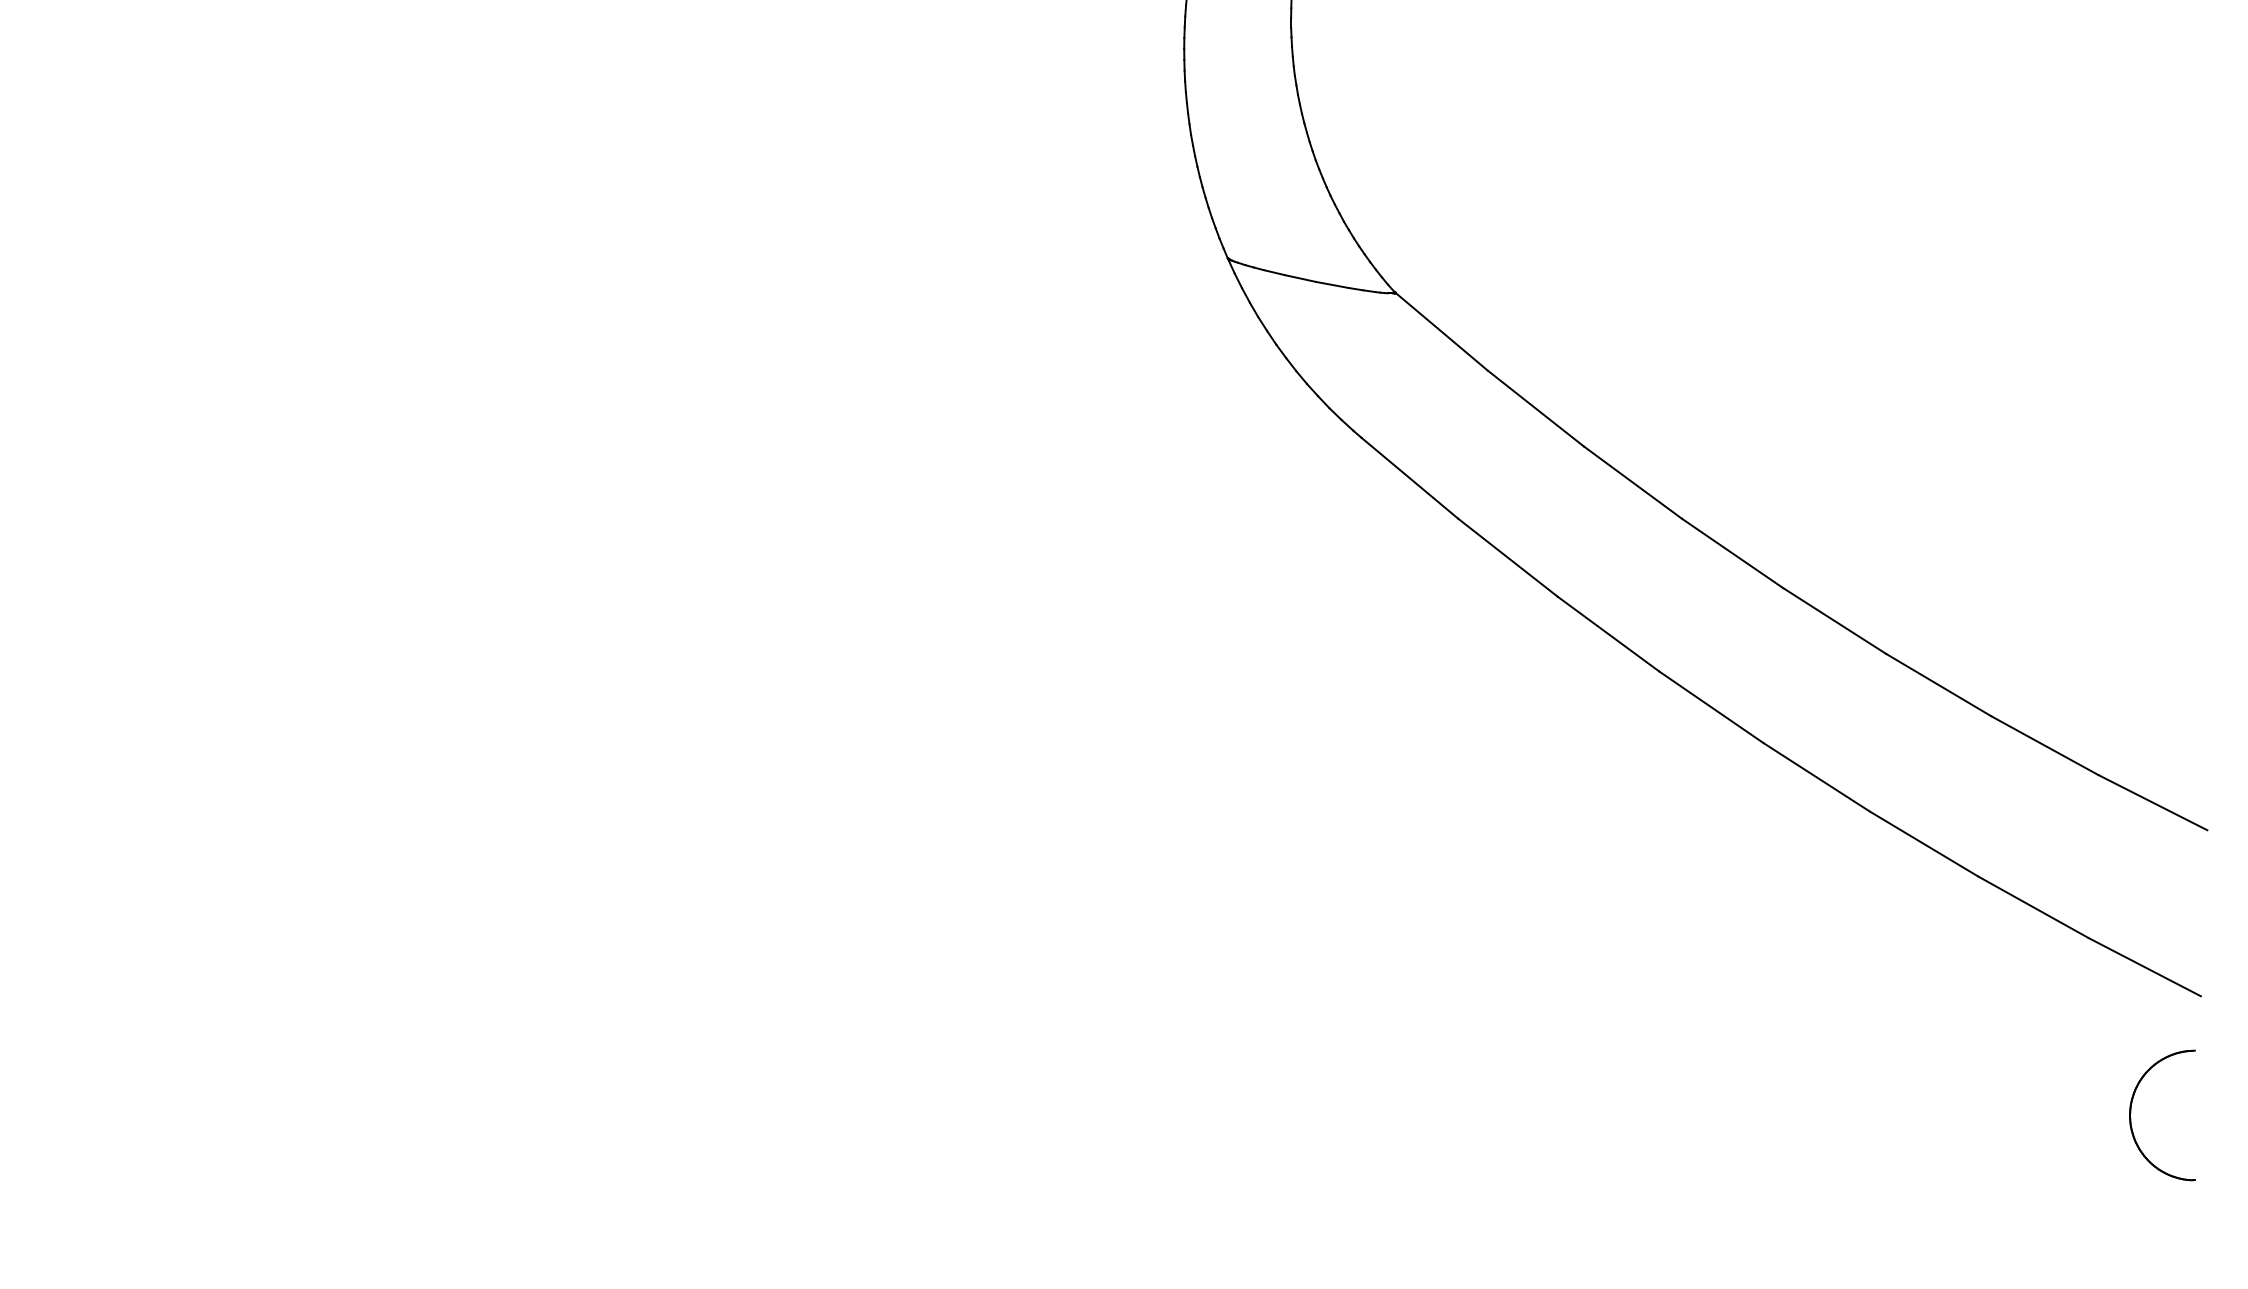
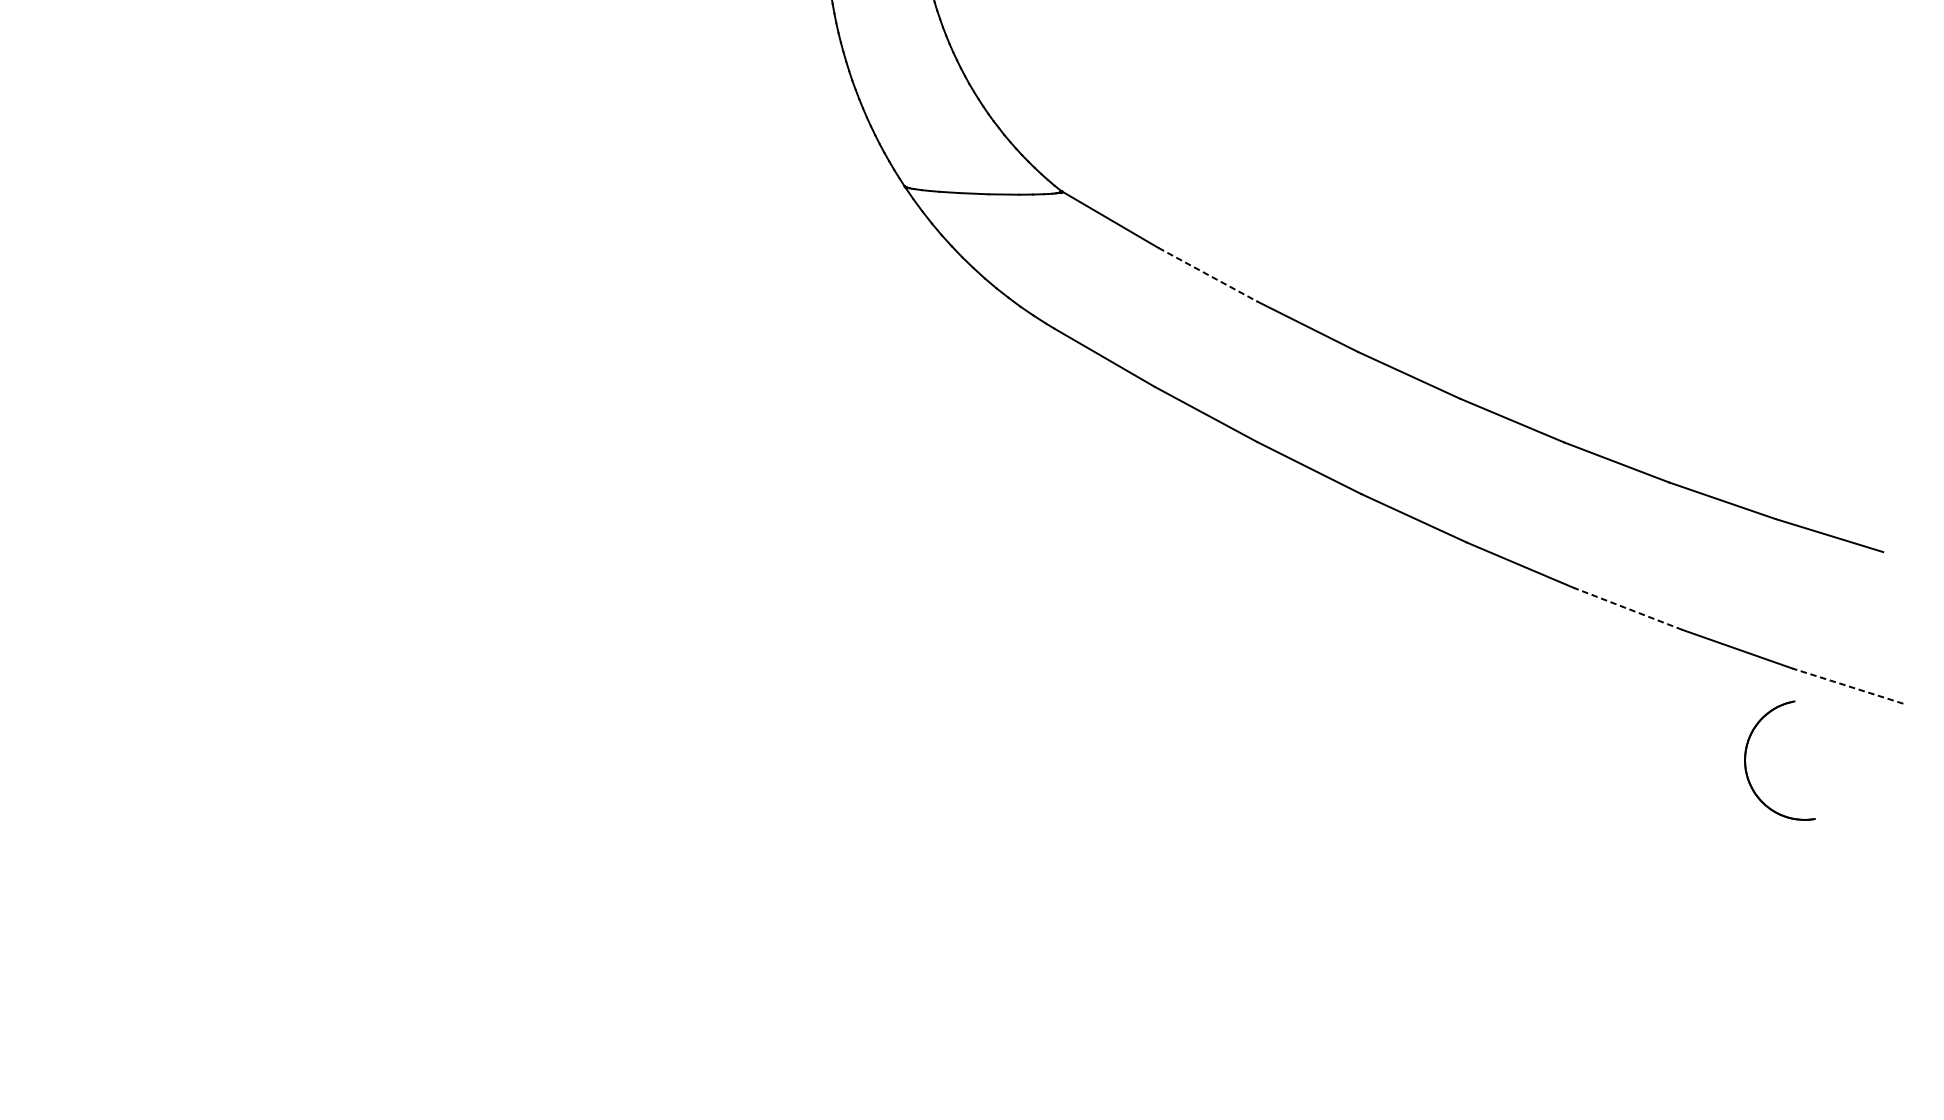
line: (1536, 408) -> (1208, 274), solid -> dashed
line: (1923, 843) -> (1627, 608), solid -> dashed
line: (2144, 966) -> (1847, 685), solid -> dashed
part: (2131, 1112) -> (1746, 767), moved

